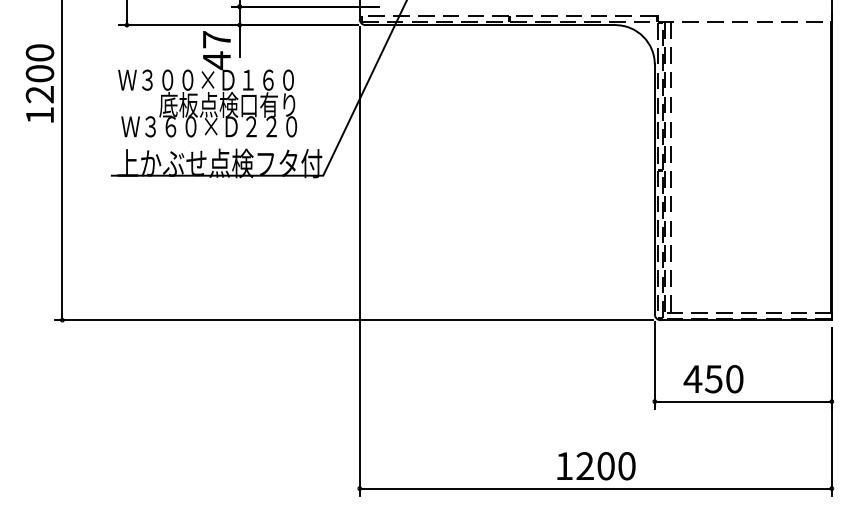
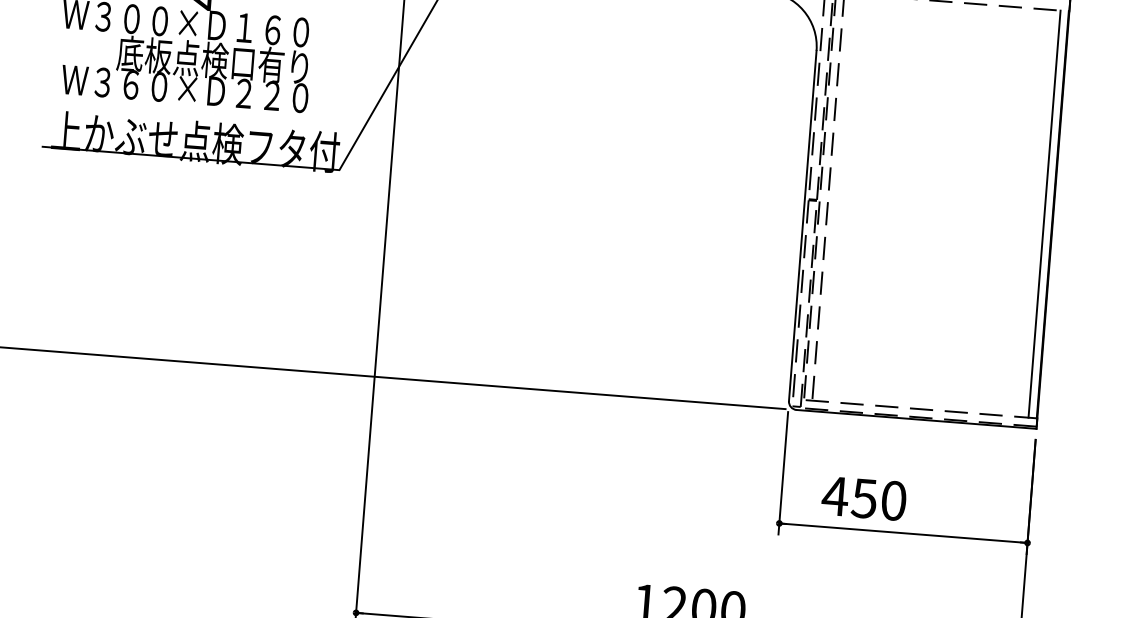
line: (825, 167) -> (1044, 214), added

